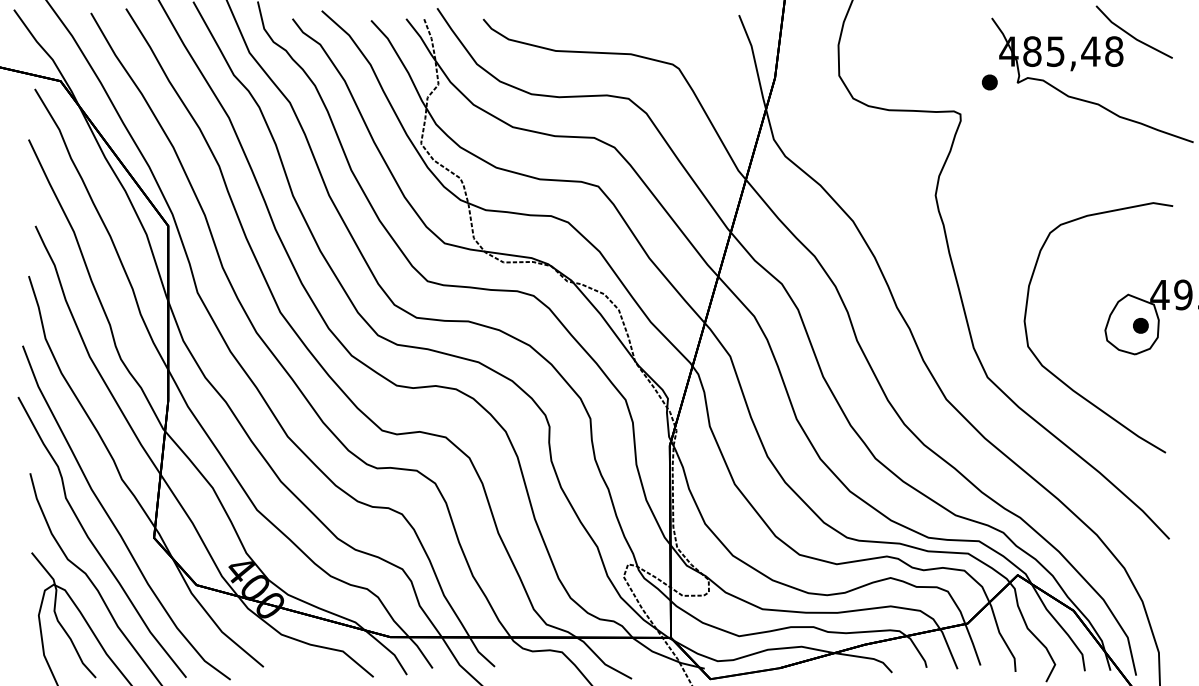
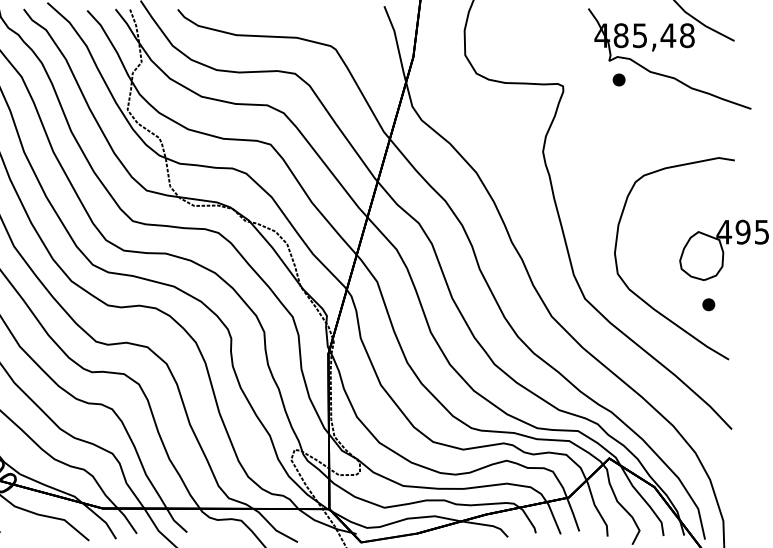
part: (989, 82) -> (618, 80), moved
part: (1140, 325) -> (708, 304), moved

